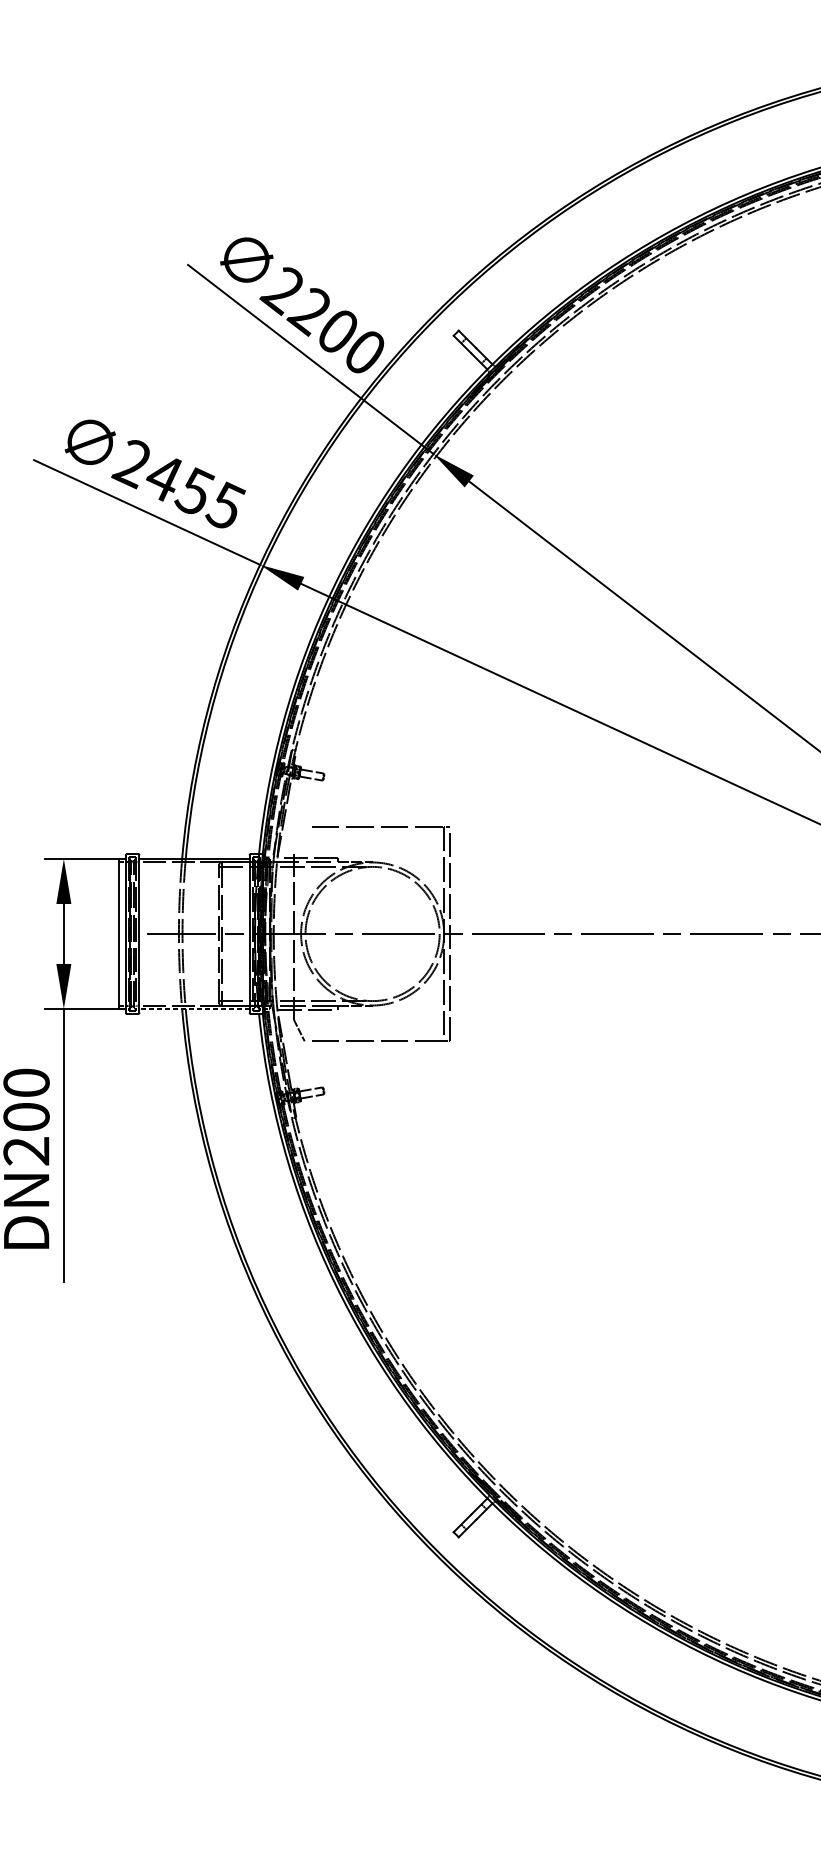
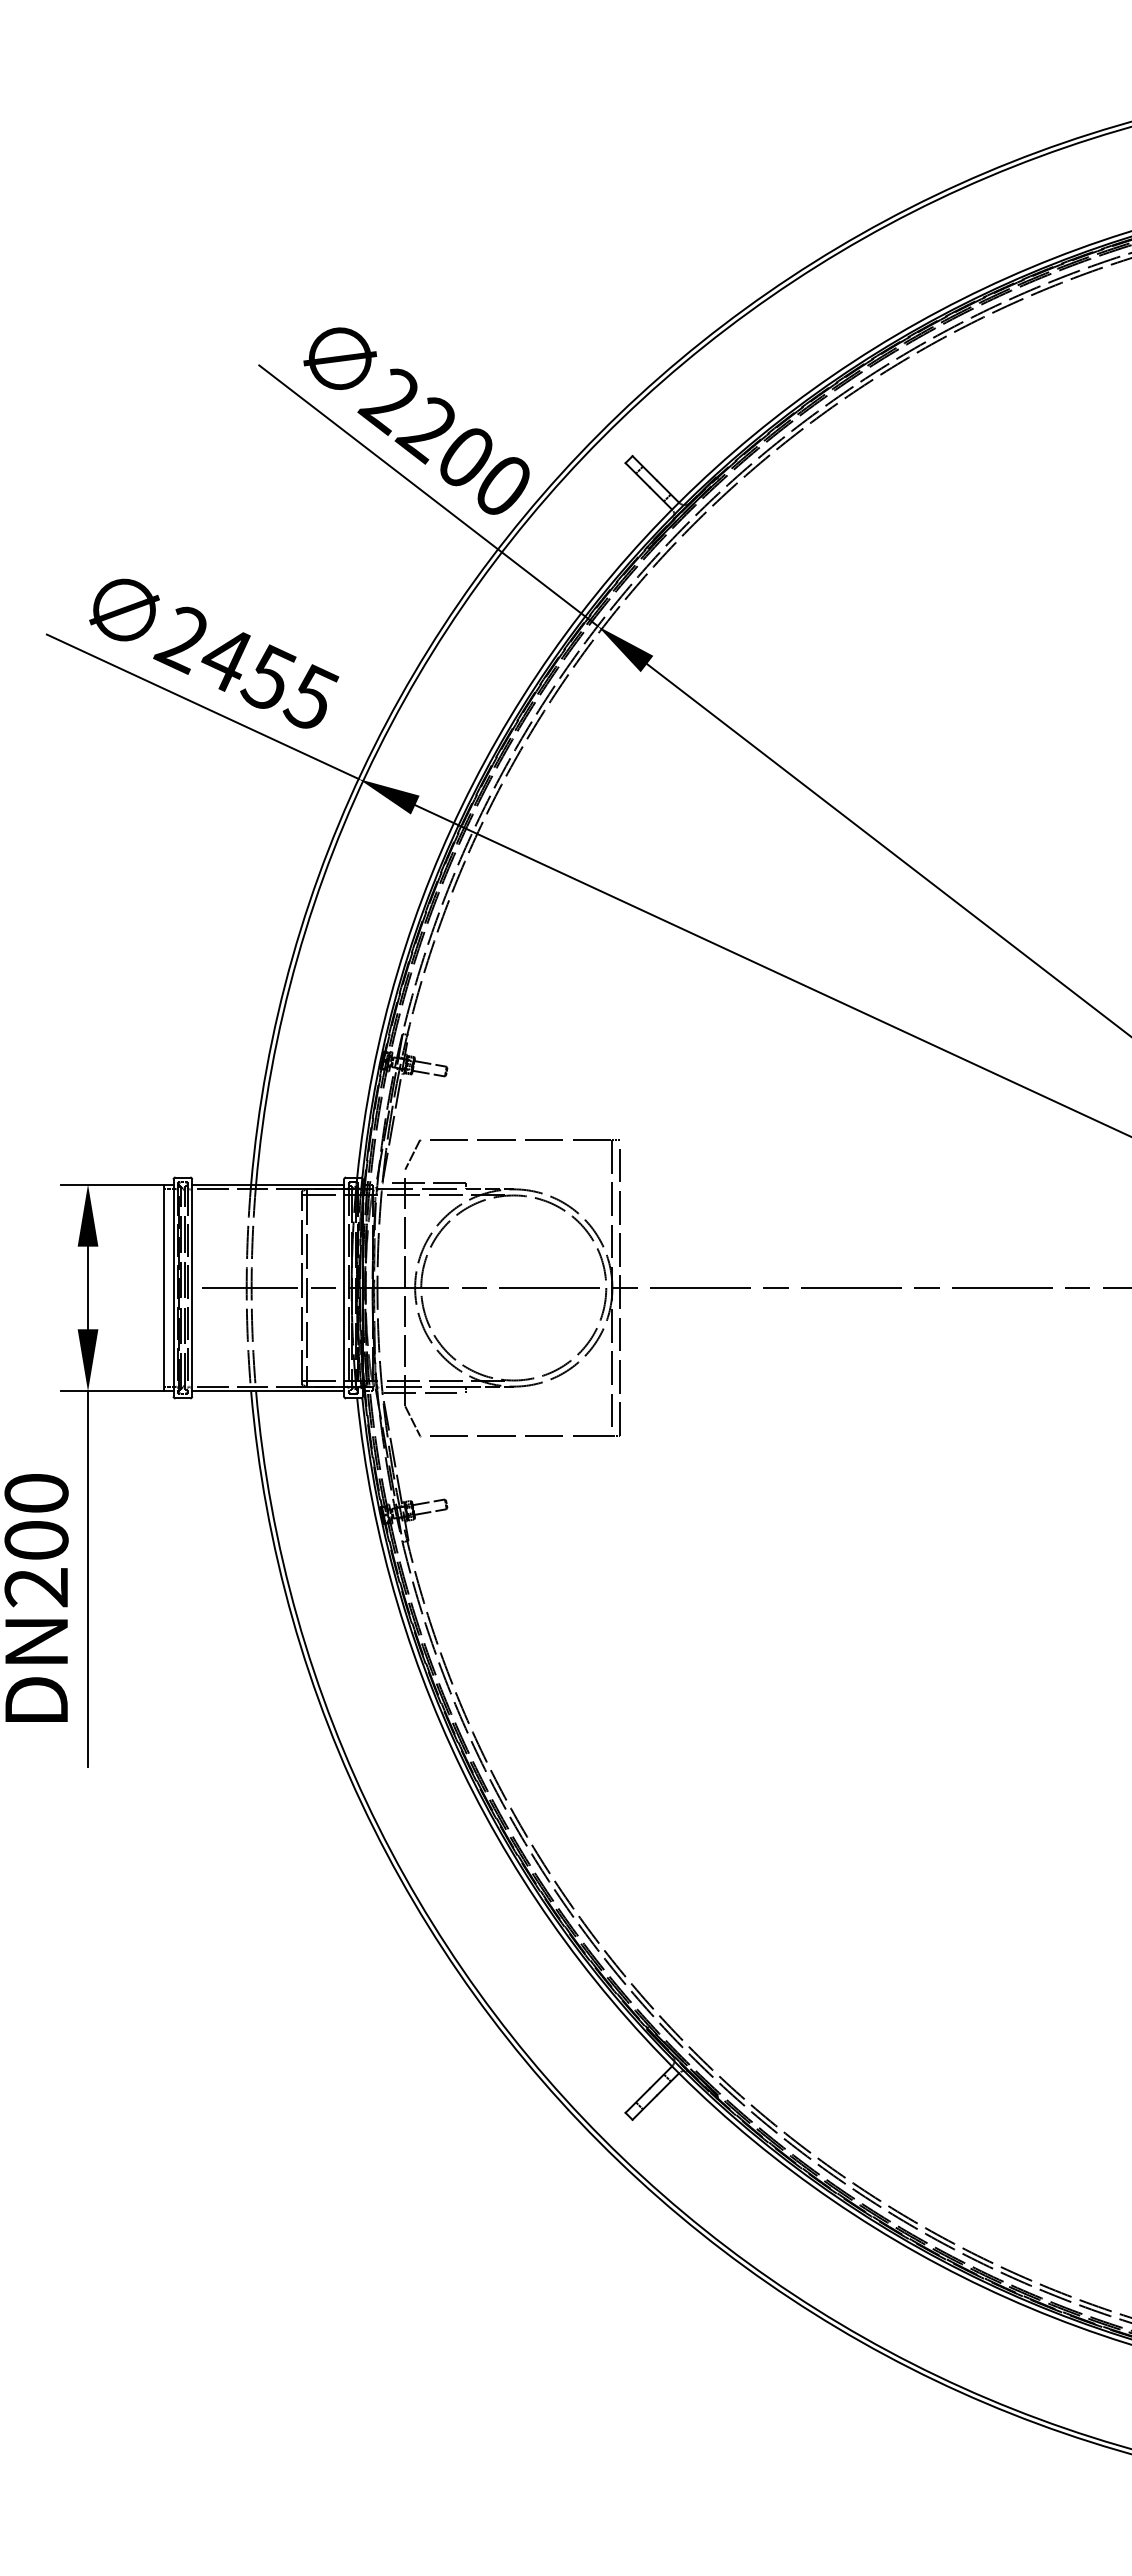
line: (299, 837) -> (412, 1154), added
line: (194, 1009) -> (268, 1391), dashed -> solid

